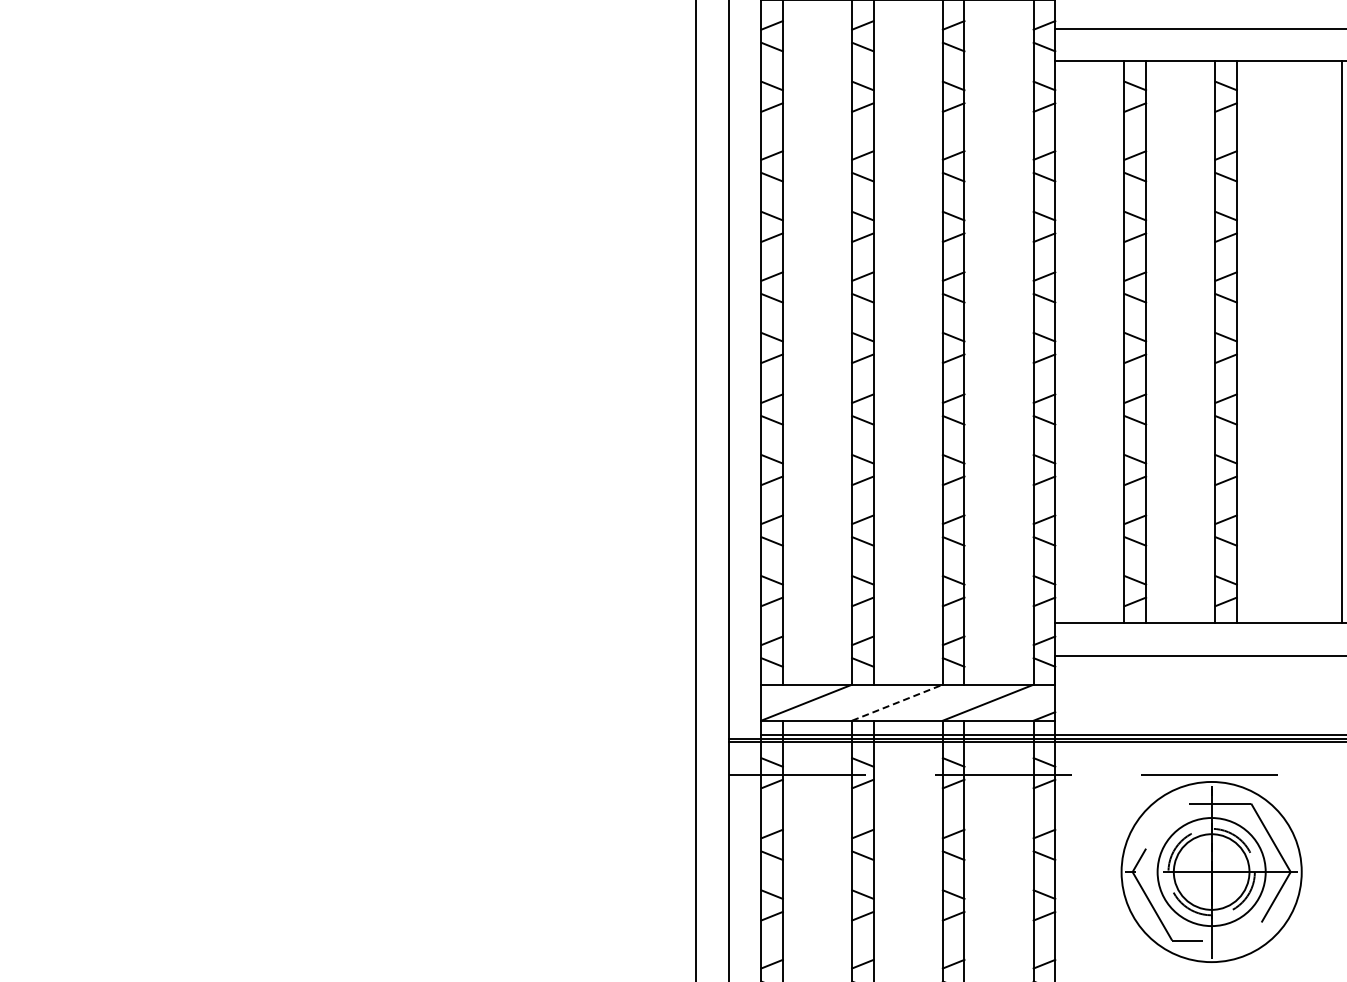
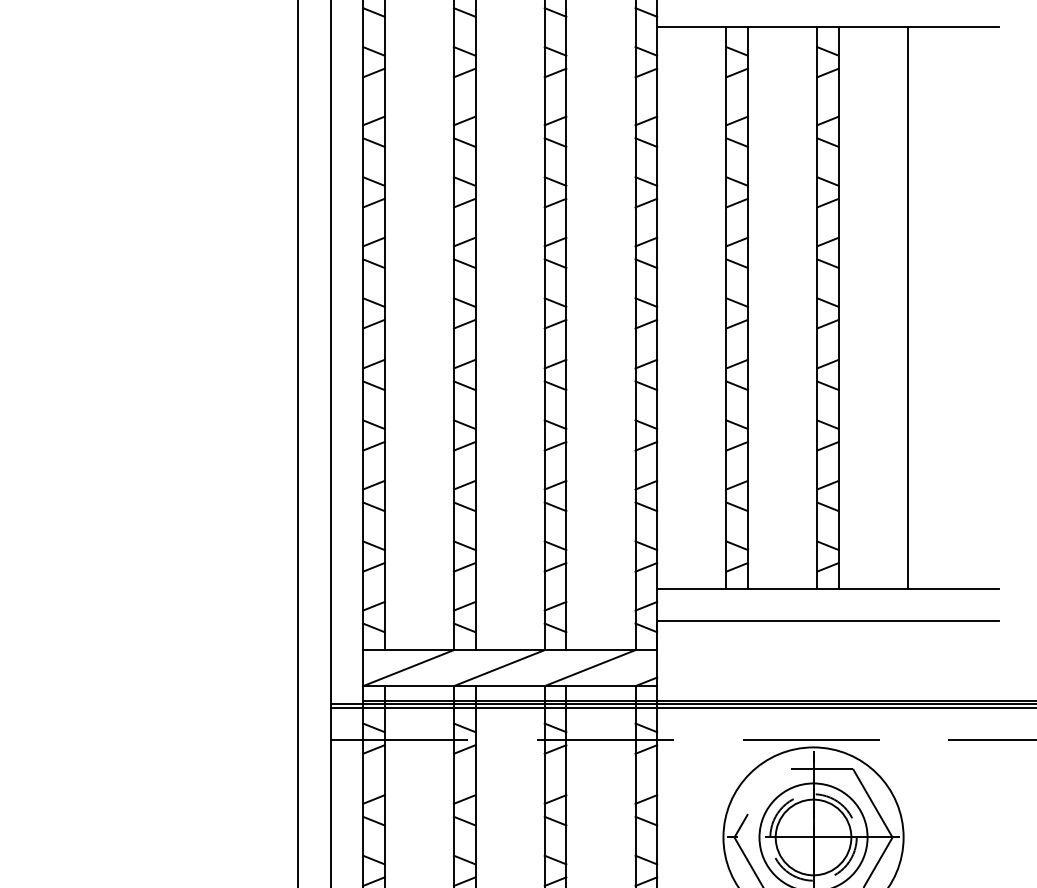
line: (1342, 342) -> (908, 307), moved
line: (897, 702) -> (499, 667), dashed -> solid

